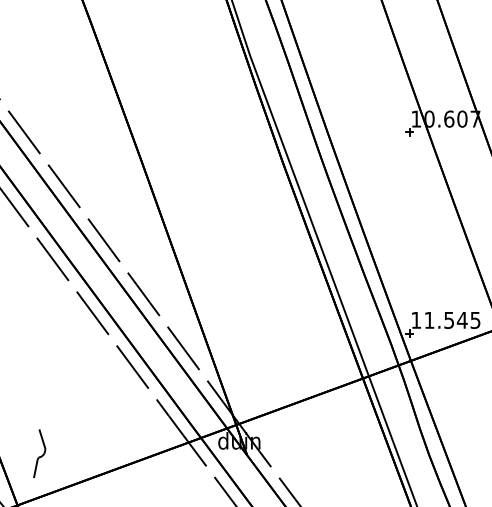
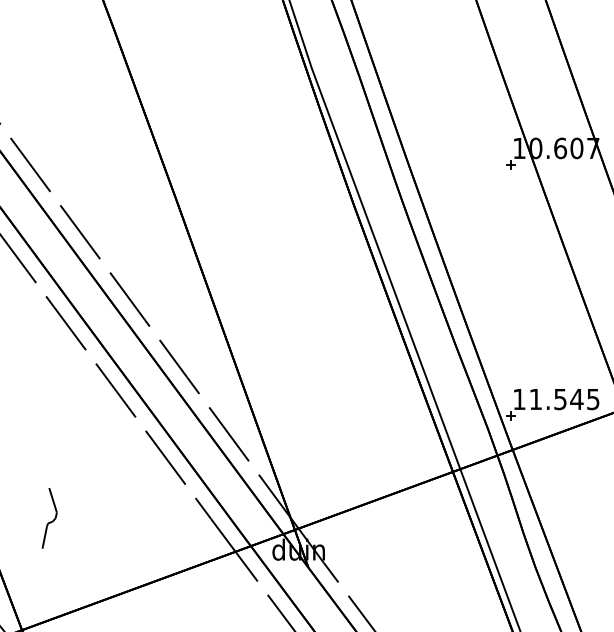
curve: (41, 455) -> (51, 520), moved

